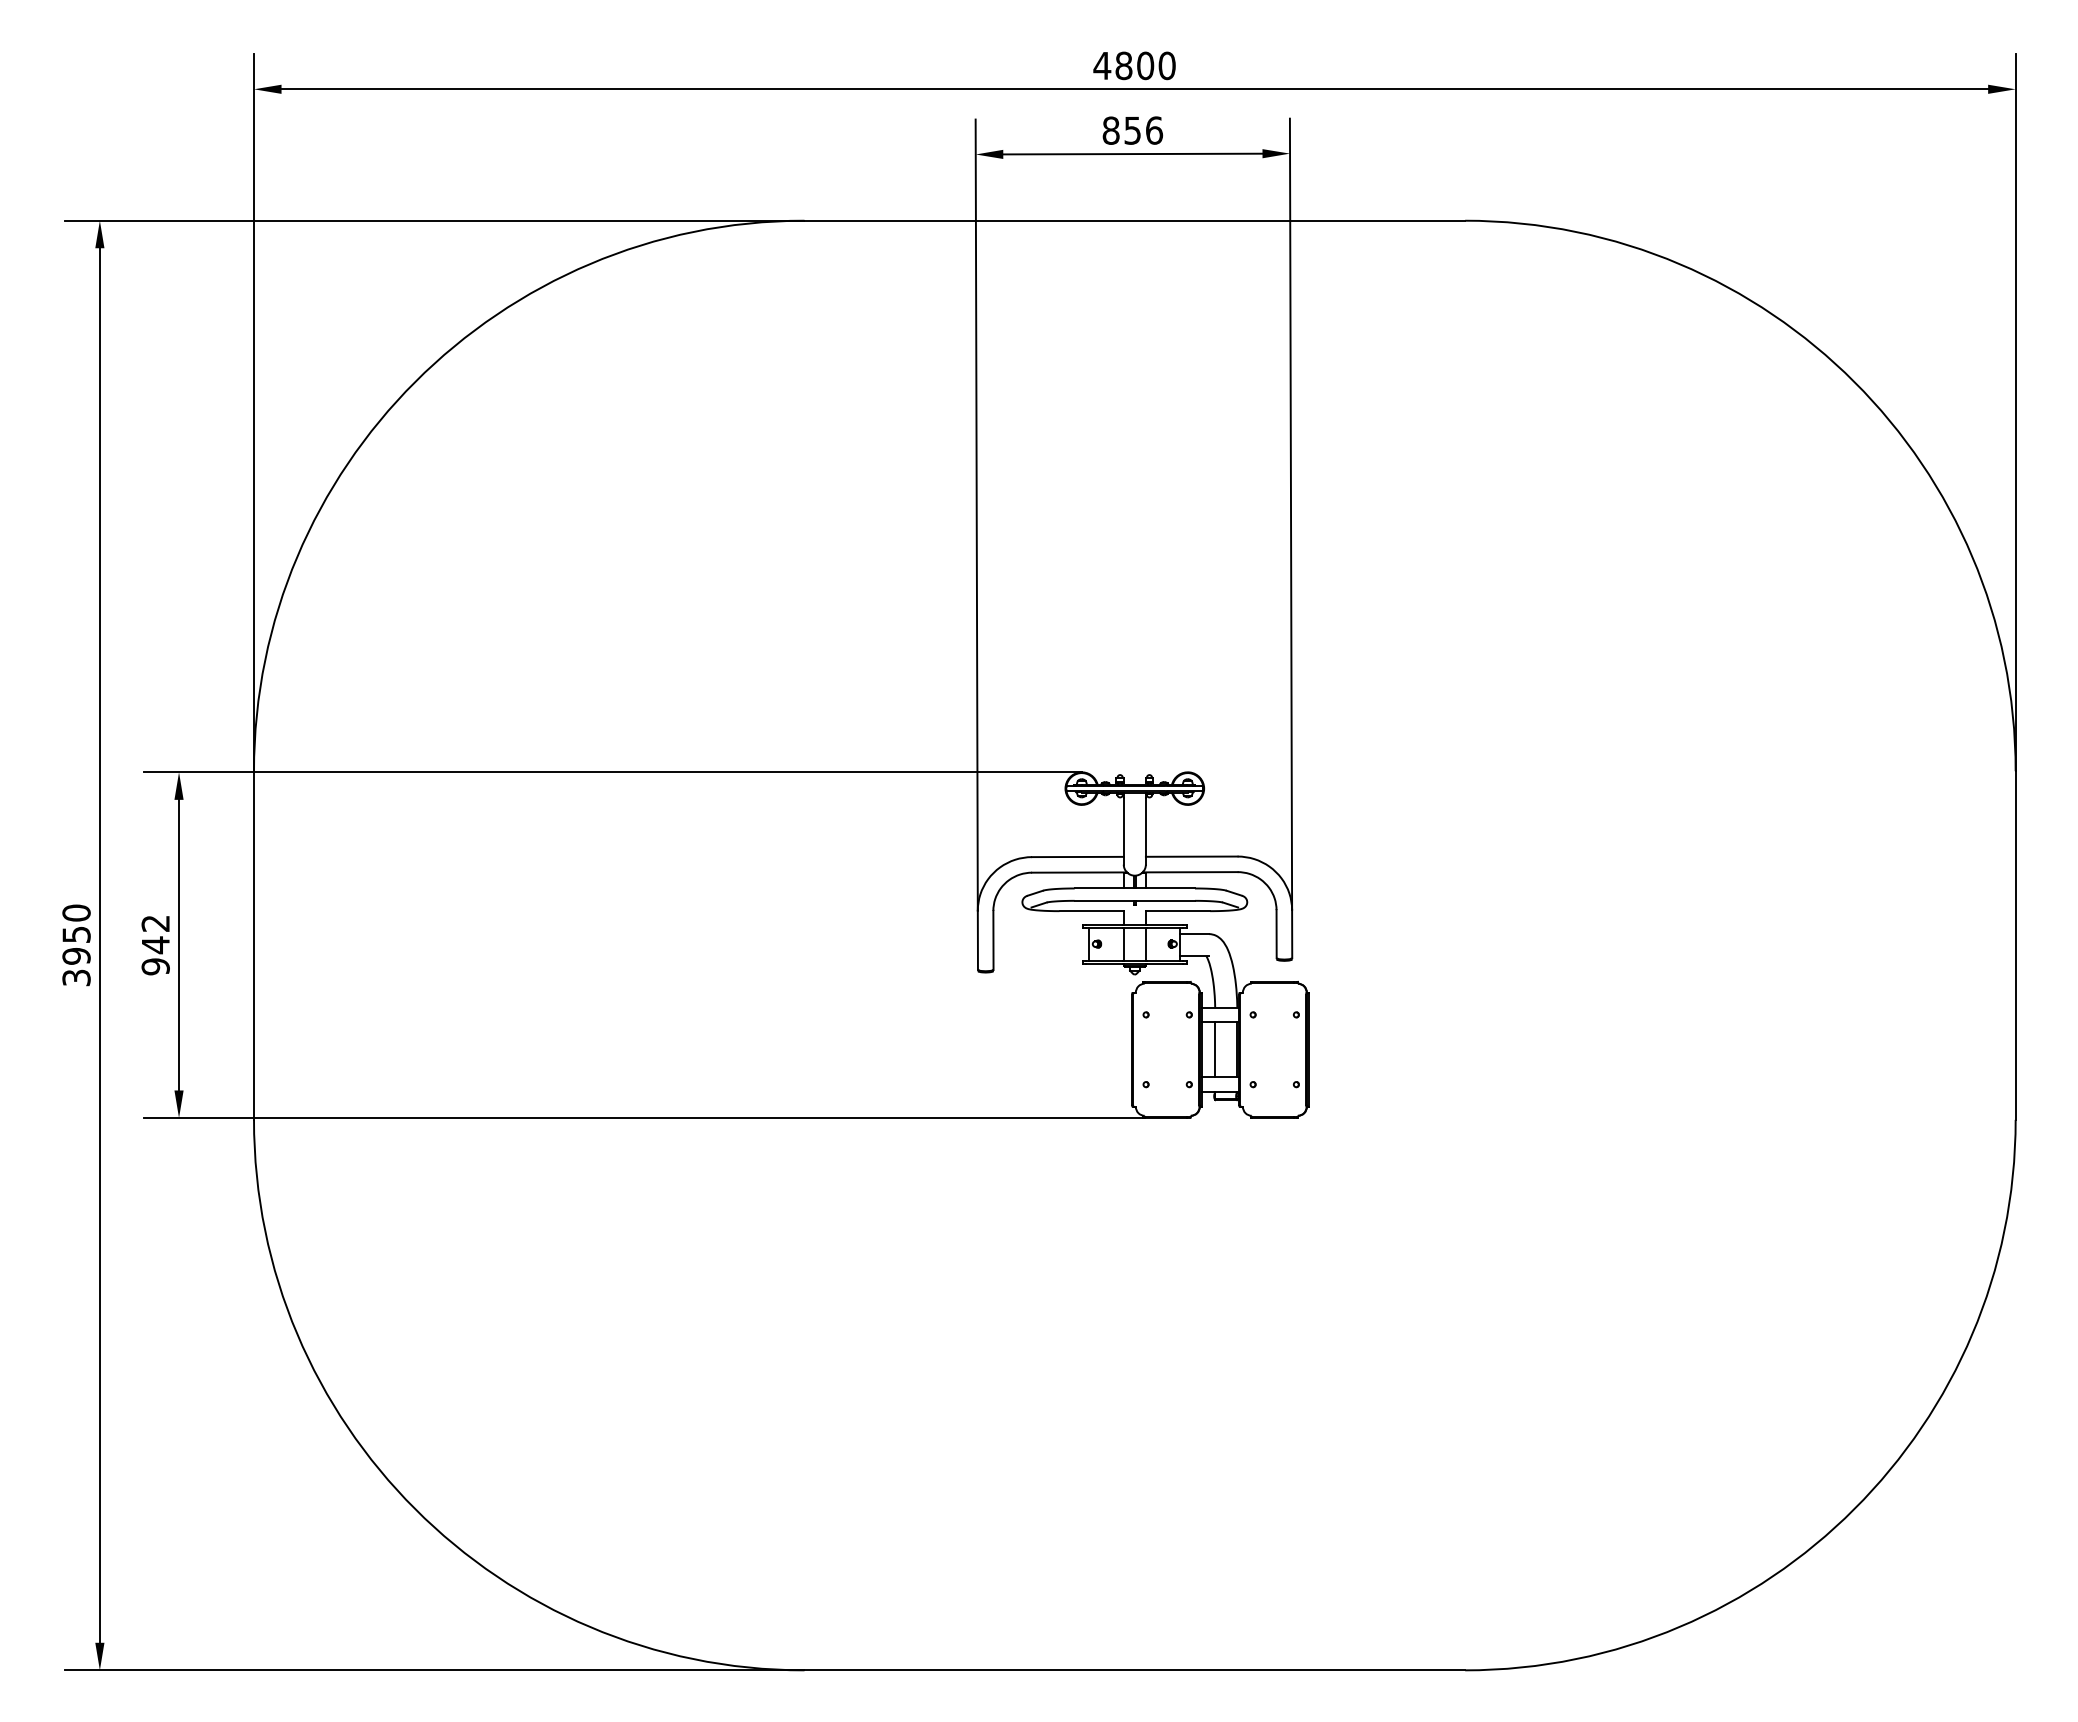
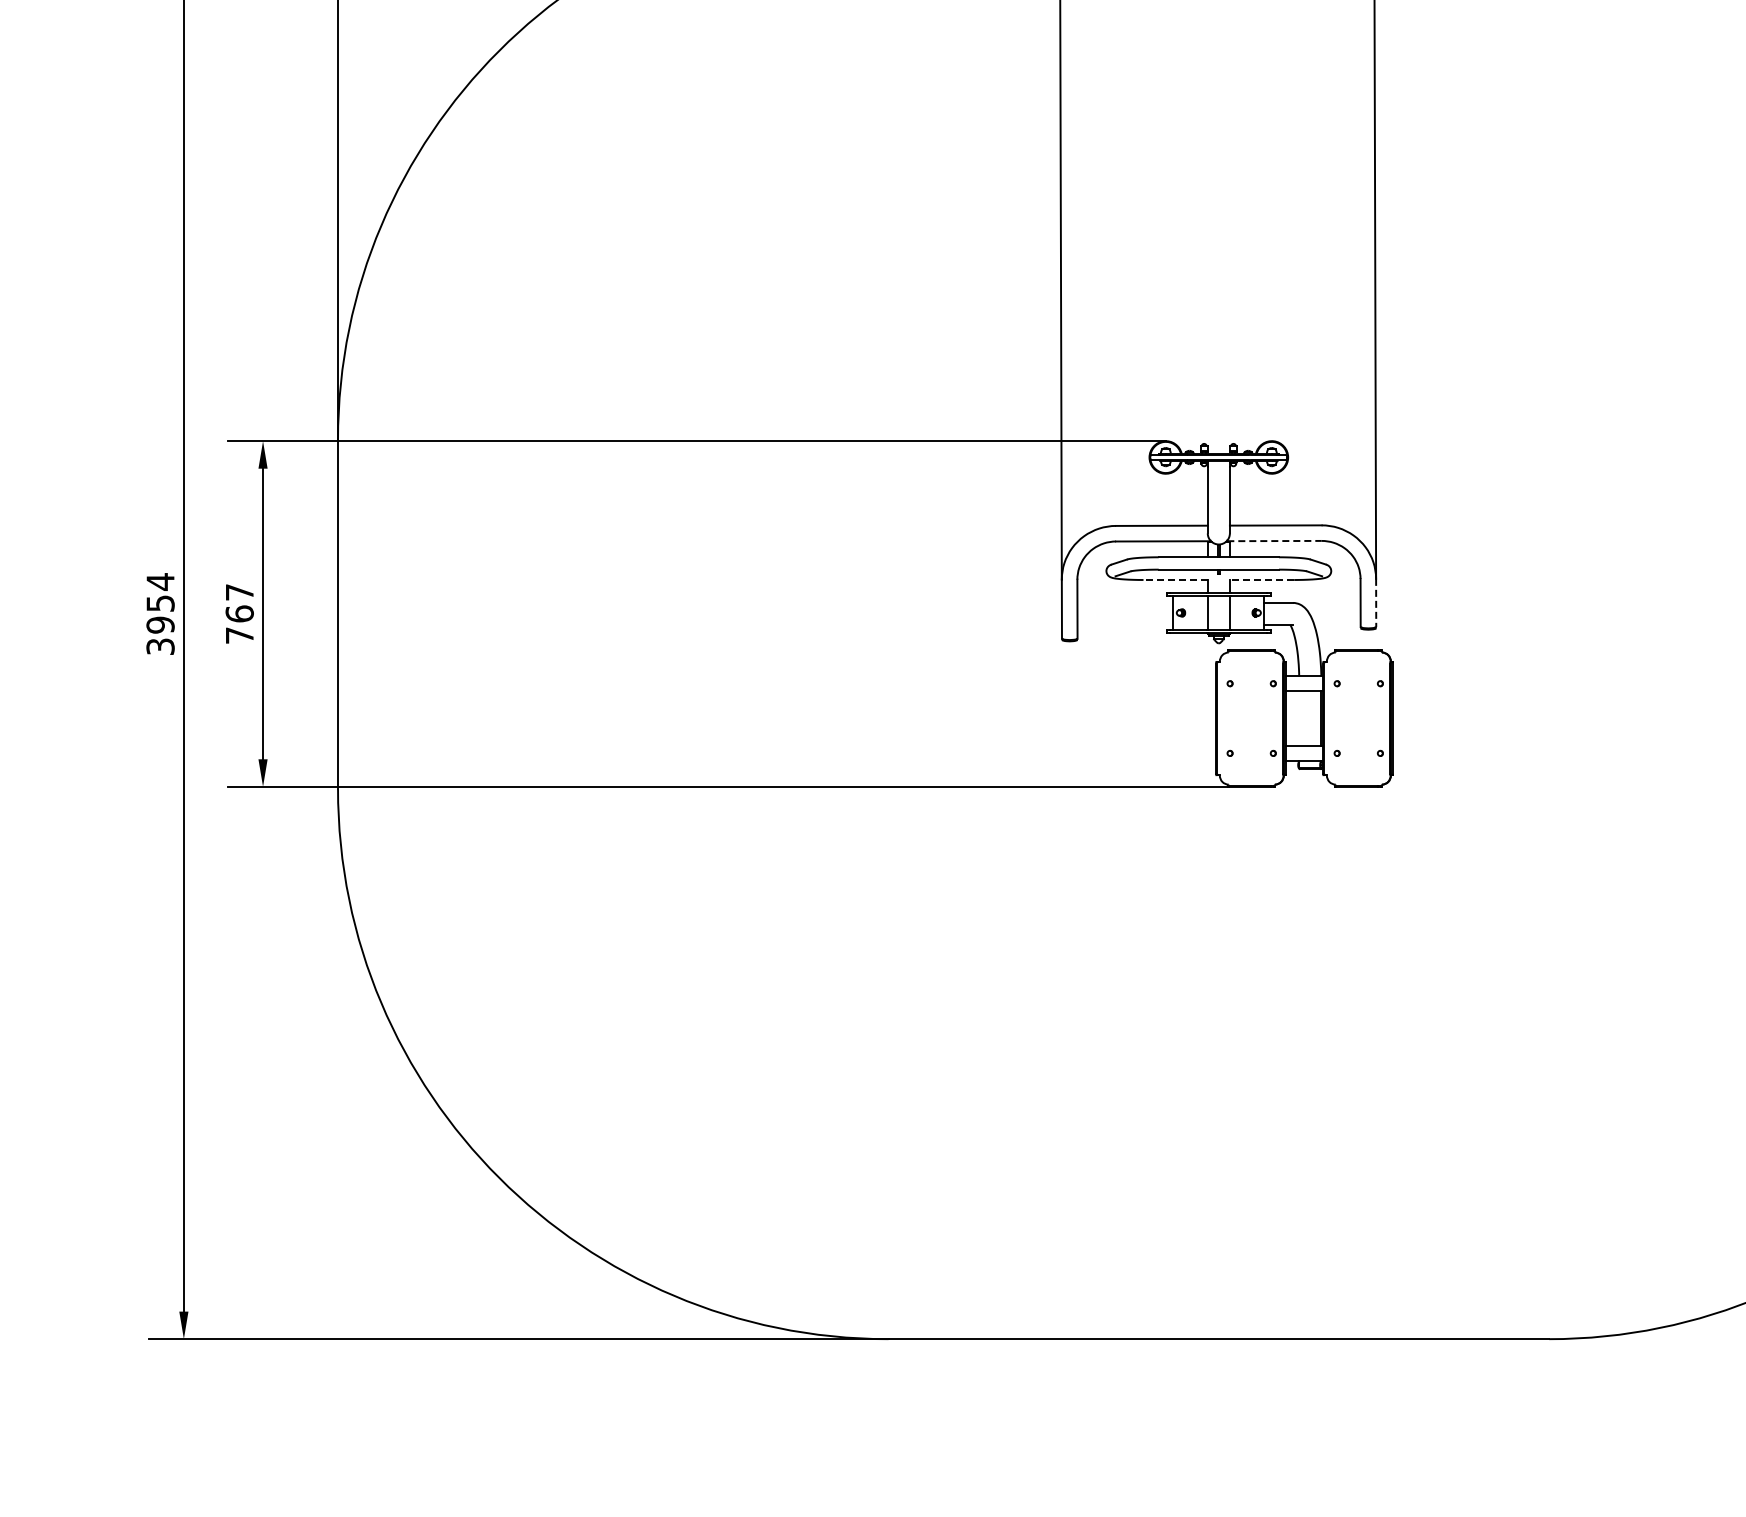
line: (1190, 872) -> (1274, 541), solid -> dashed
line: (1091, 911) -> (1175, 580), solid -> dashed
line: (1177, 911) -> (1261, 580), solid -> dashed
text: (76, 913) -> (160, 582), 3950 -> 3954
line: (1292, 934) -> (1376, 603), solid -> dashed
text: (155, 945) -> (239, 614), 942 -> 767
line: (1215, 1049) -> (1299, 718), removed

